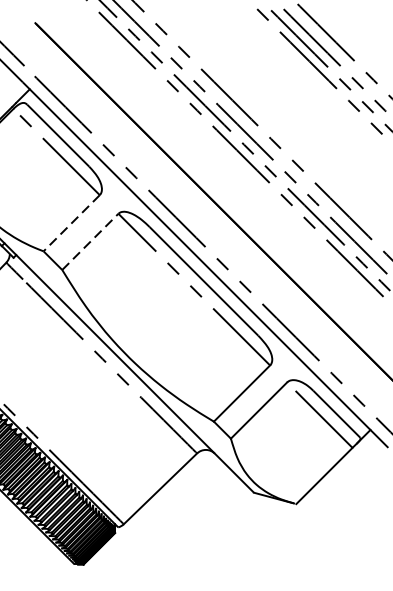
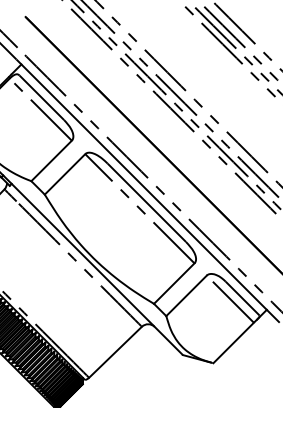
line: (71, 222) -> (51, 160), dashed -> solid
line: (90, 242) -> (65, 174), dashed -> solid

